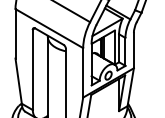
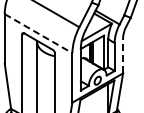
line: (49, 28) -> (38, 33), solid -> dashed
line: (133, 50) -> (122, 55), solid -> dashed

